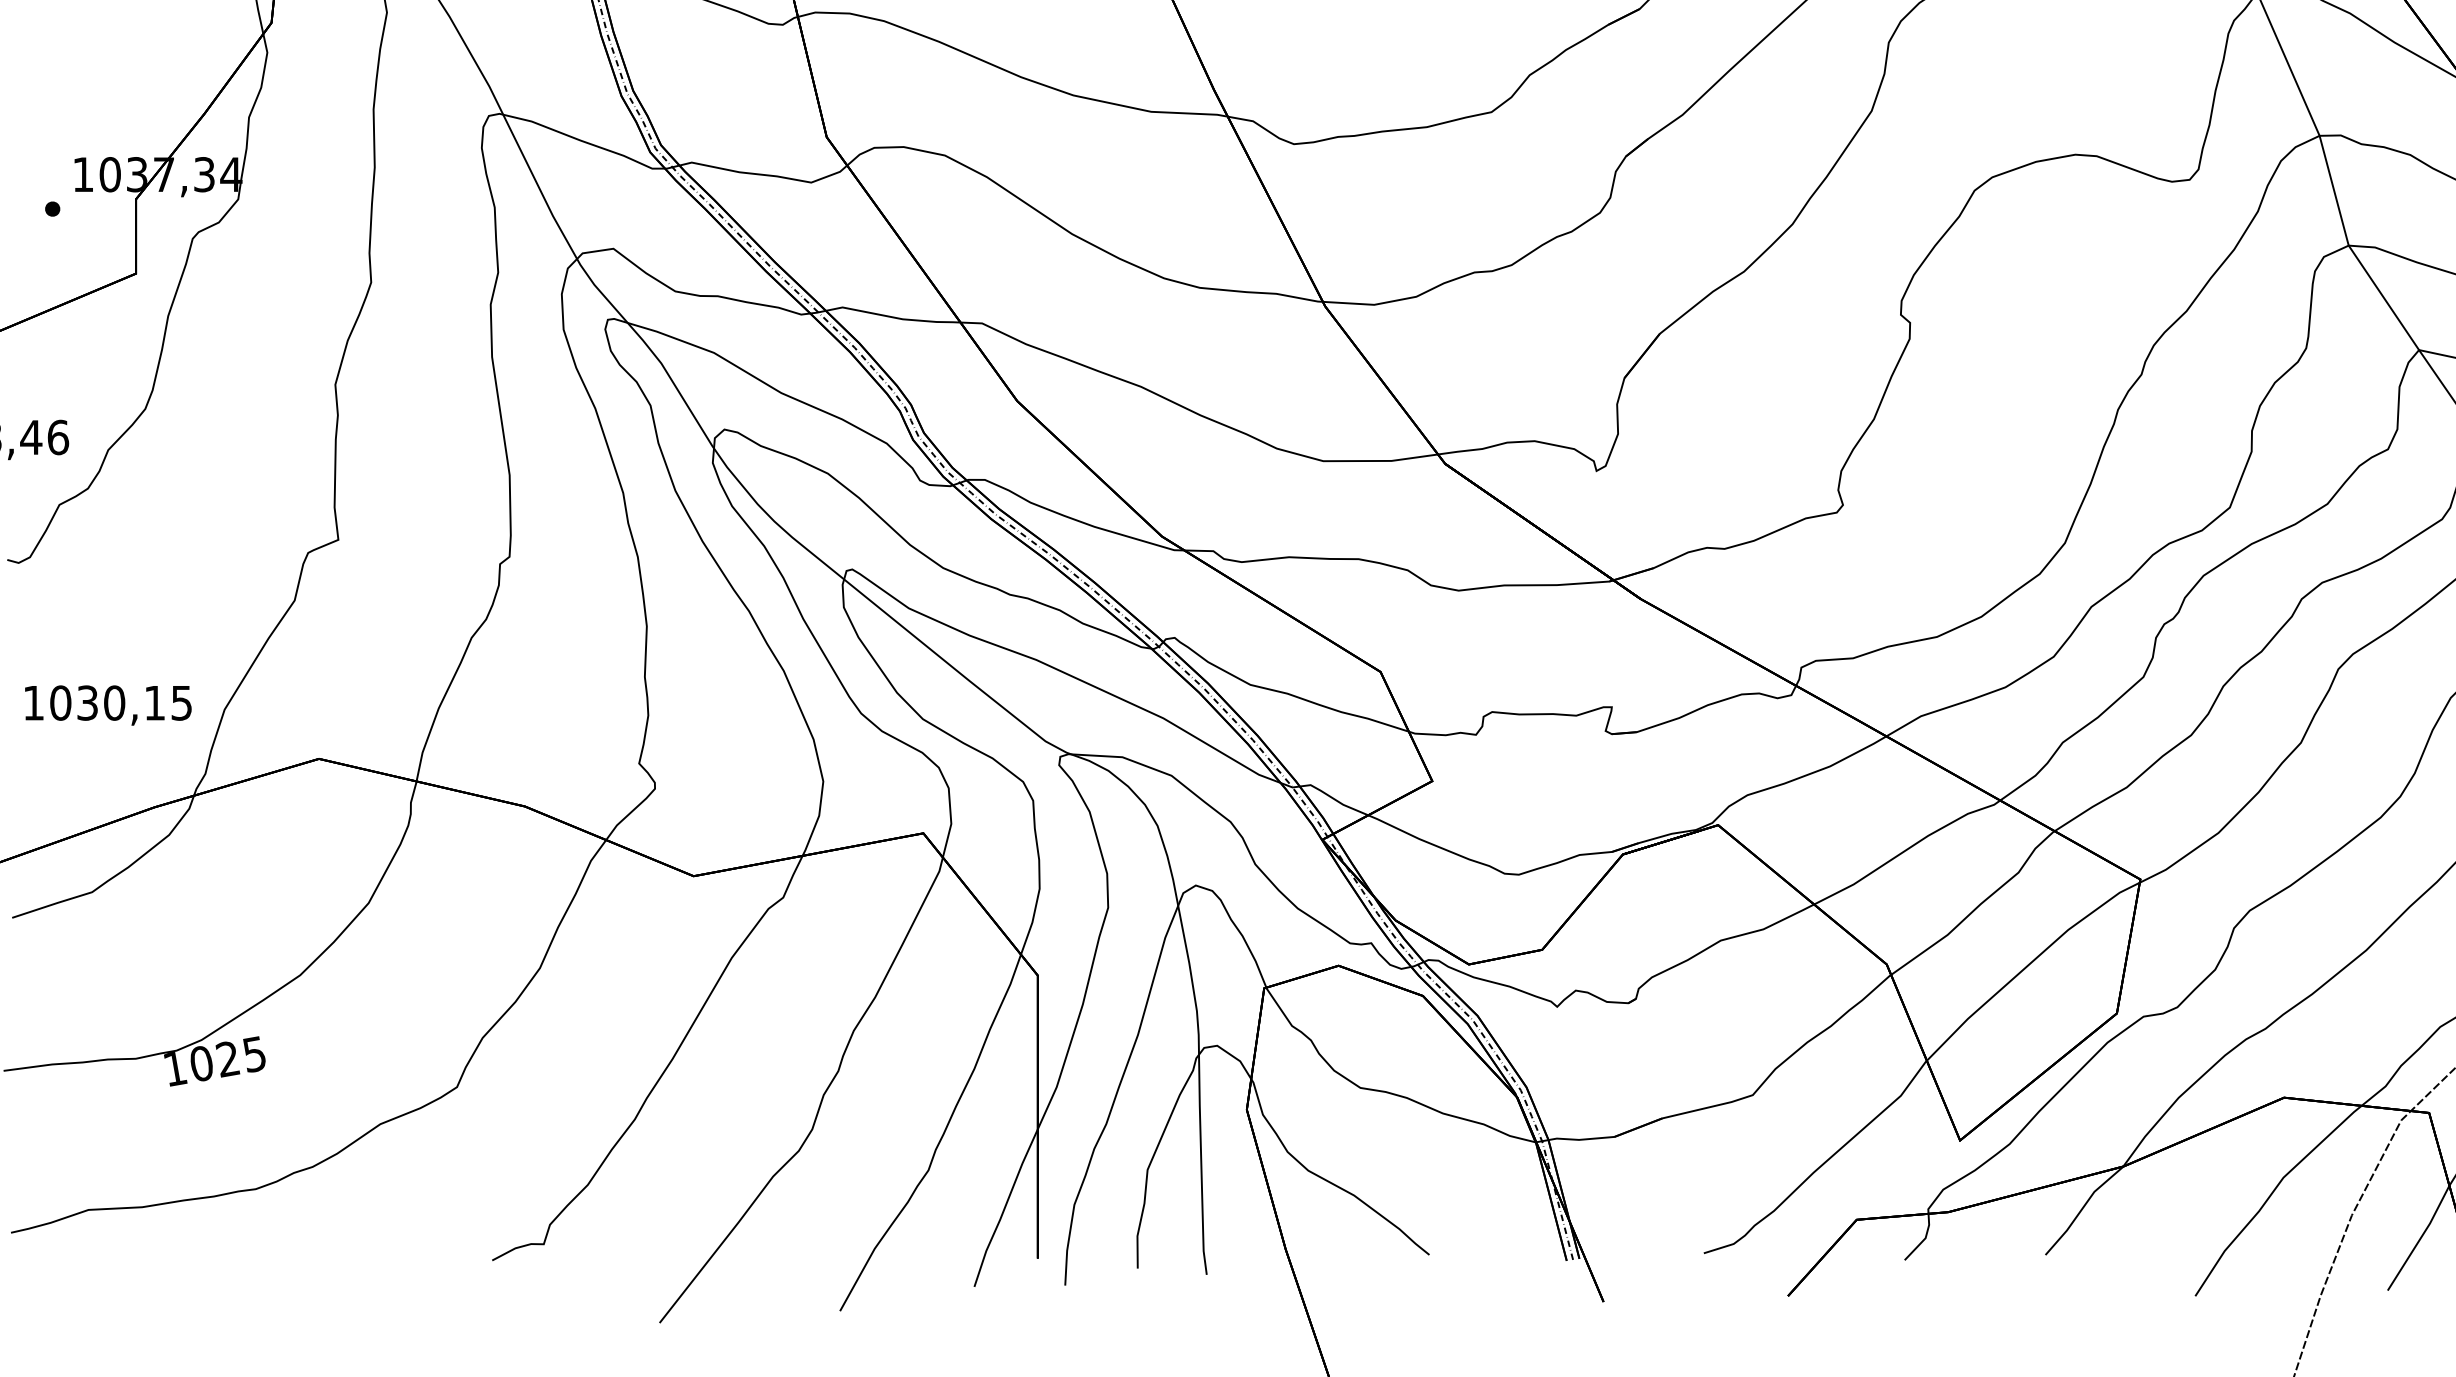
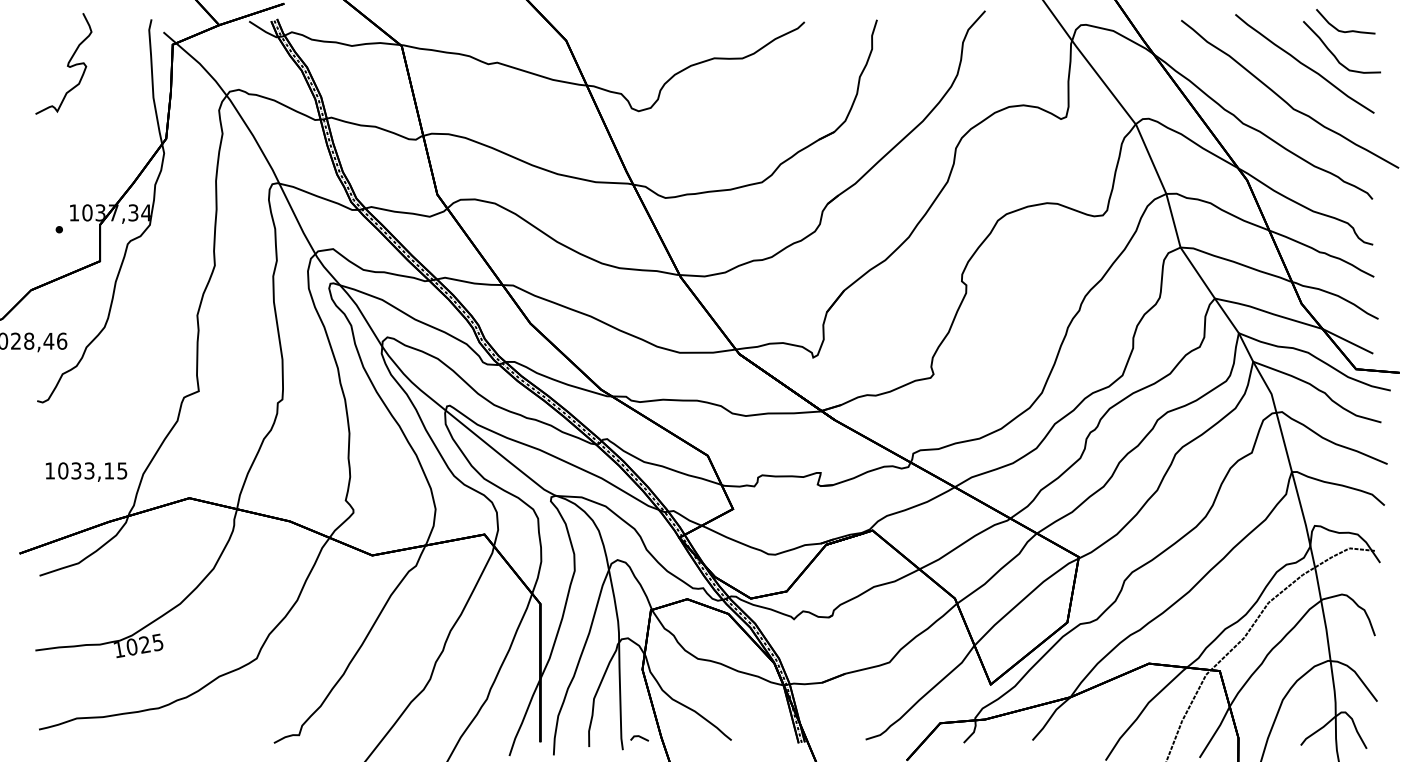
text: (114, 702) -> (89, 470), 1030,15 -> 1033,15
line: (1240, 1248) -> (639, 737), added

